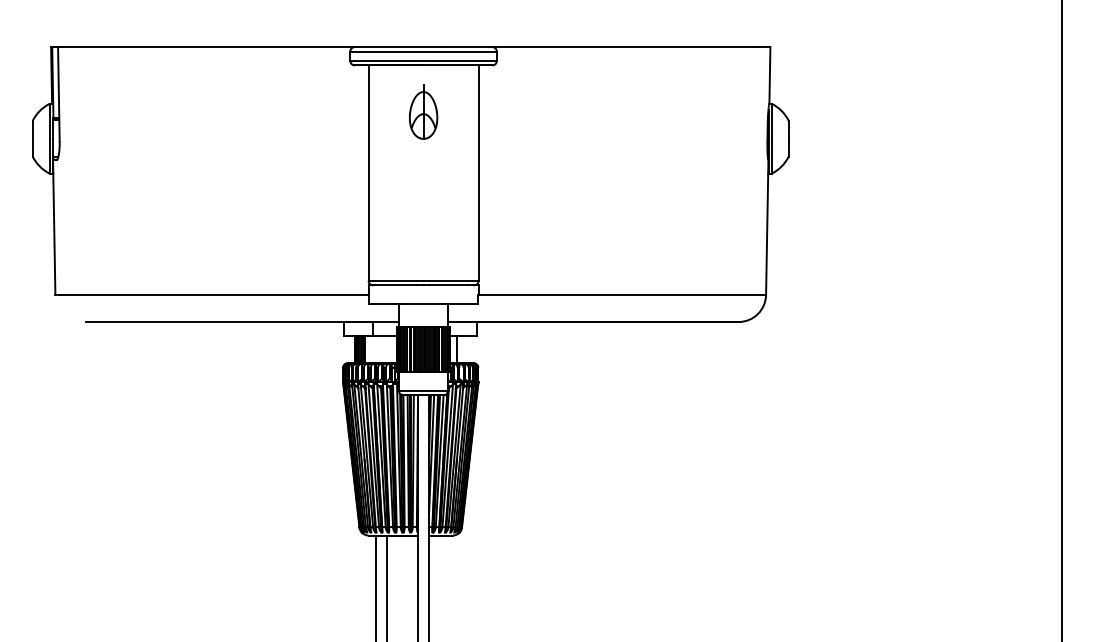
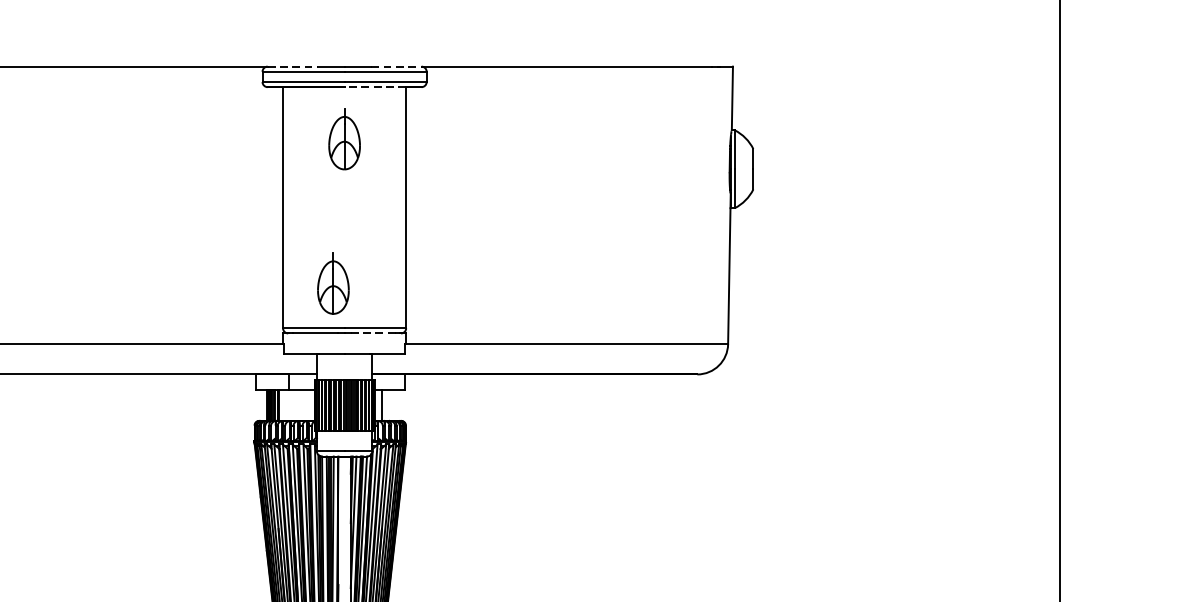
line: (377, 47) -> (293, 67), solid -> dashed
line: (470, 47) -> (397, 67), solid -> dashed
line: (450, 65) -> (374, 87), solid -> dashed
part: (413, 240) -> (333, 283), added
line: (449, 285) -> (373, 333), solid -> dashed

